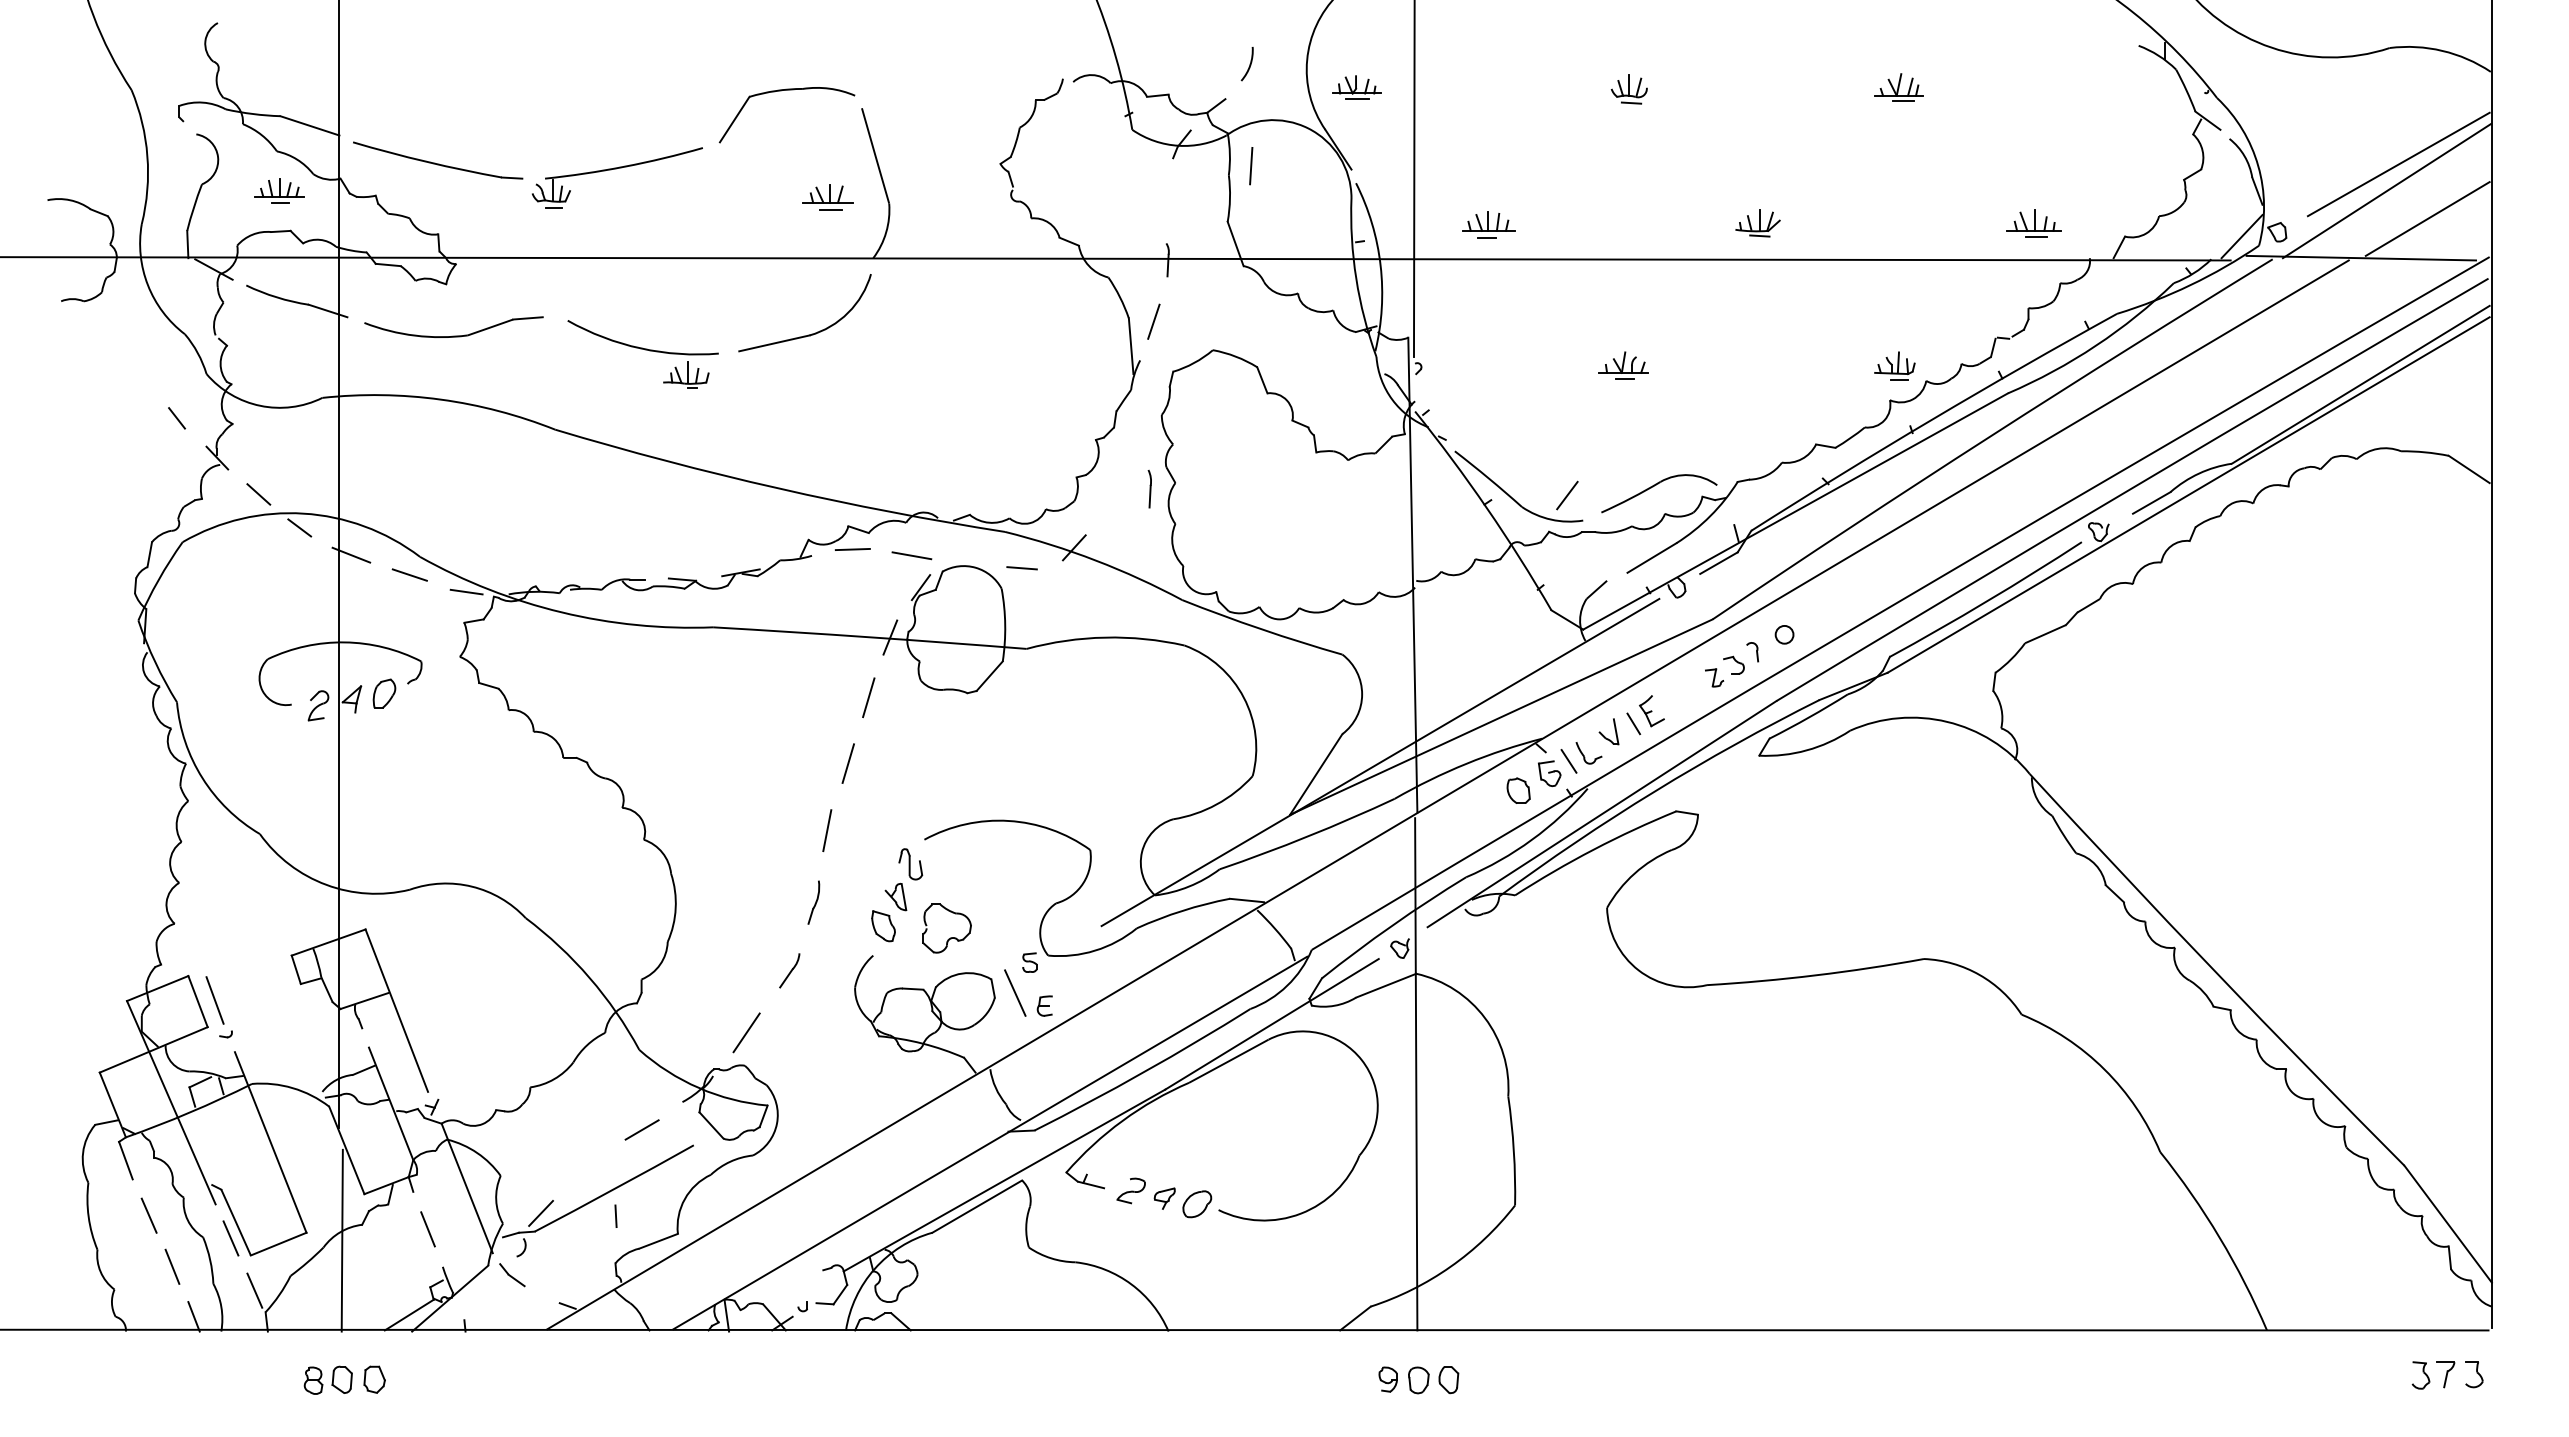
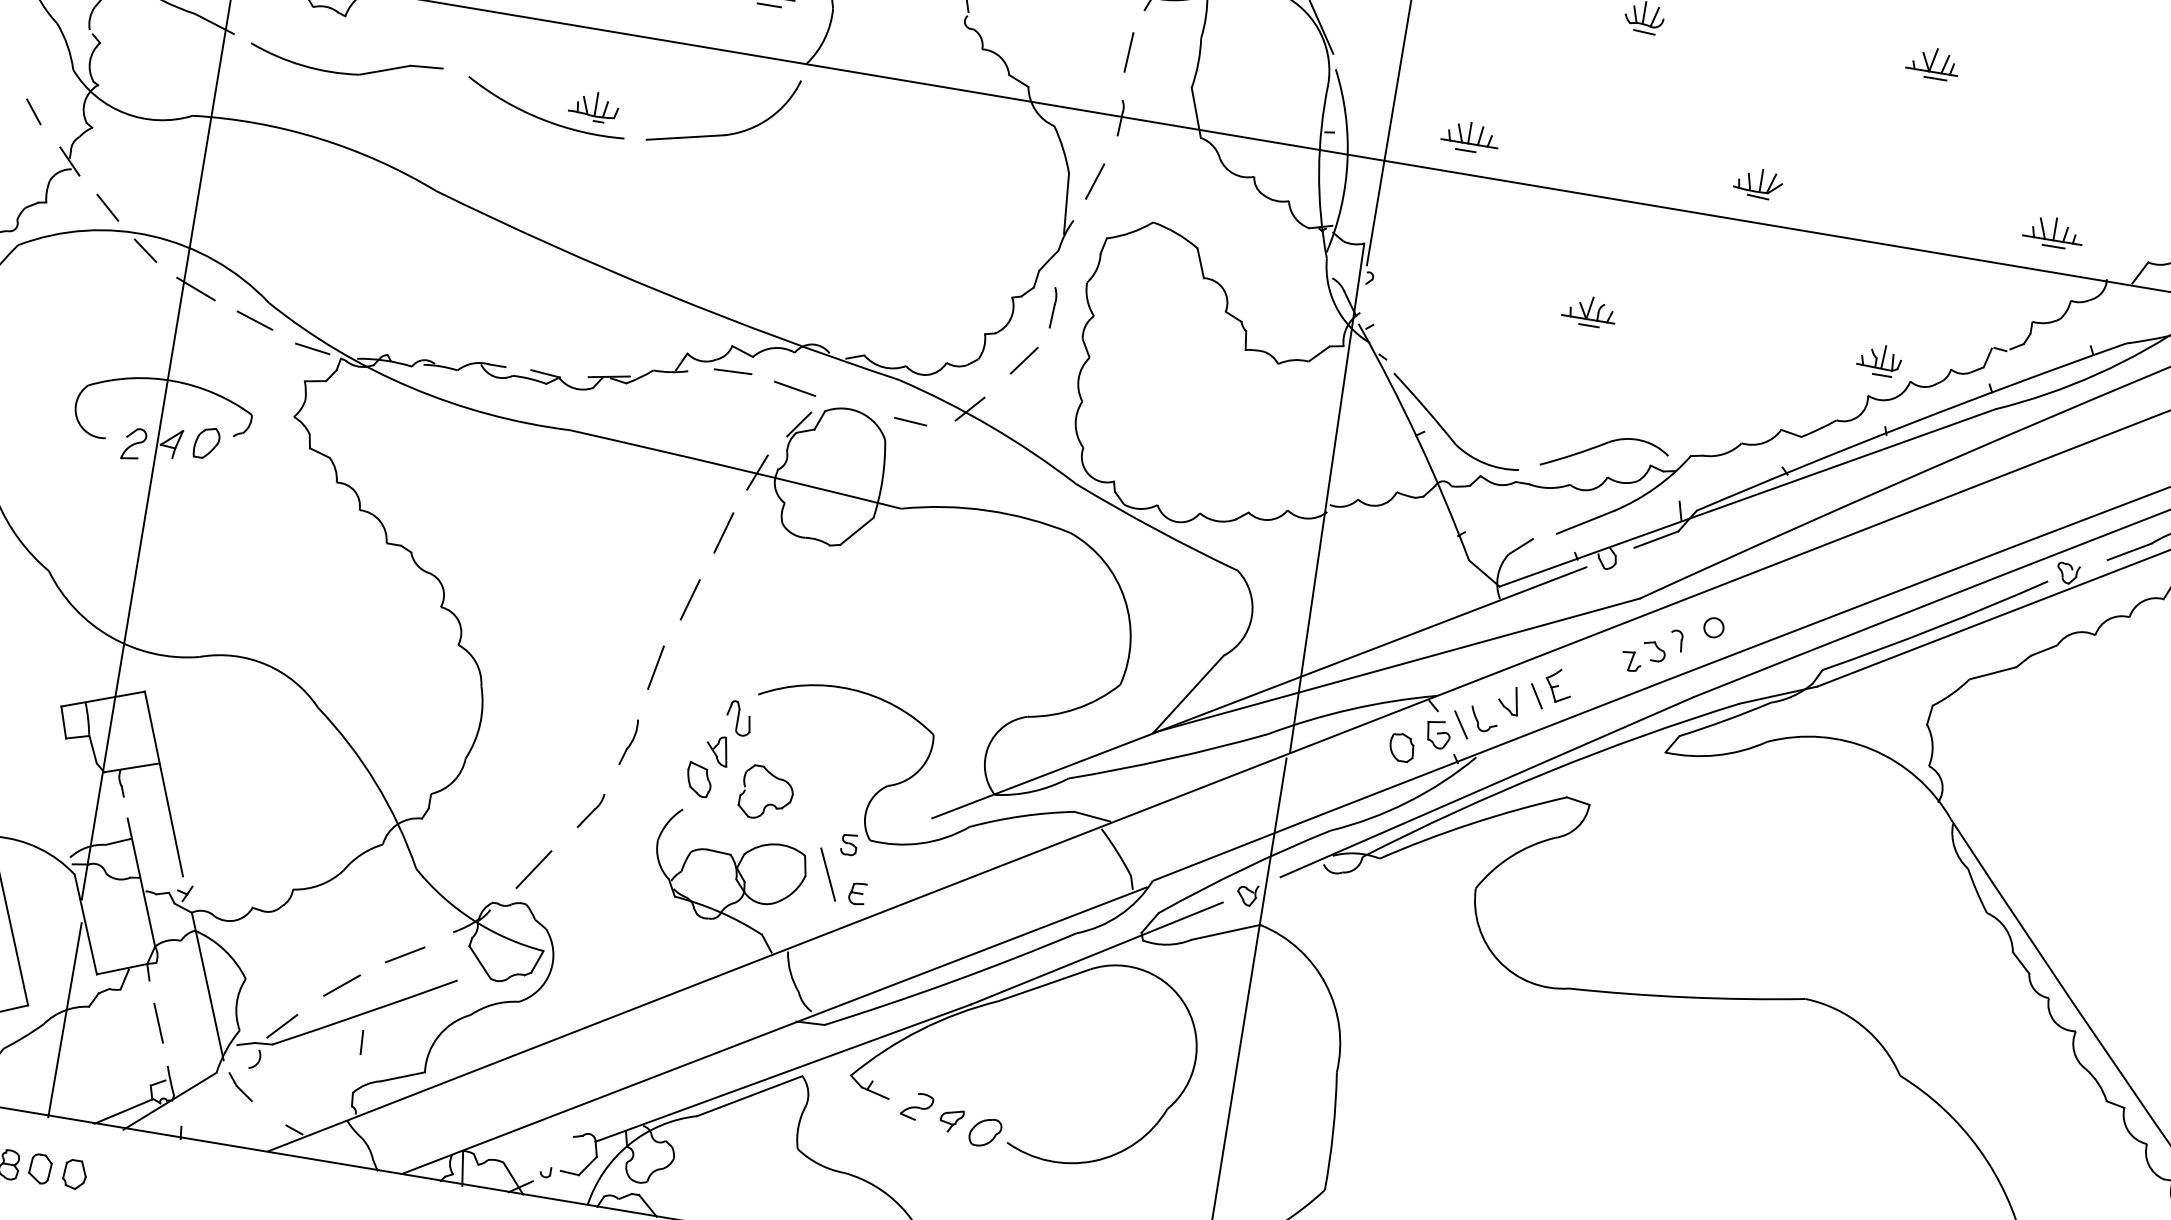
line: (1251, 166) -> (1129, 52), moved
part: (686, 374) -> (594, 106), moved
part: (1149, 488) -> (1053, 307), moved
line: (1567, 495) -> (1024, 360), moved
line: (589, 1167) -> (342, 985), added

